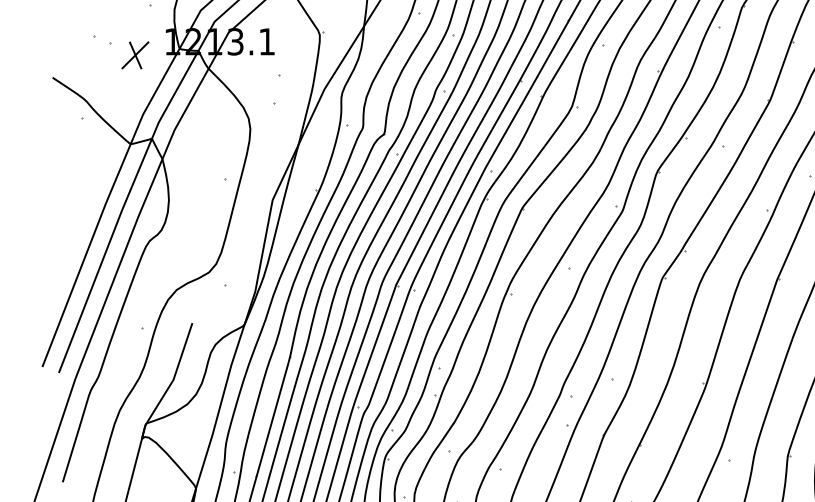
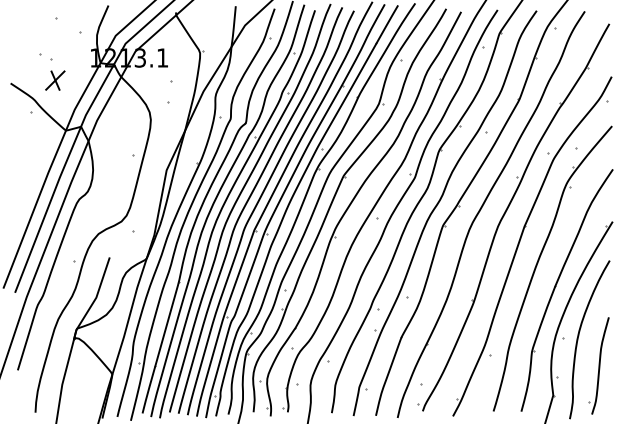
part: (135, 55) -> (55, 80), moved

